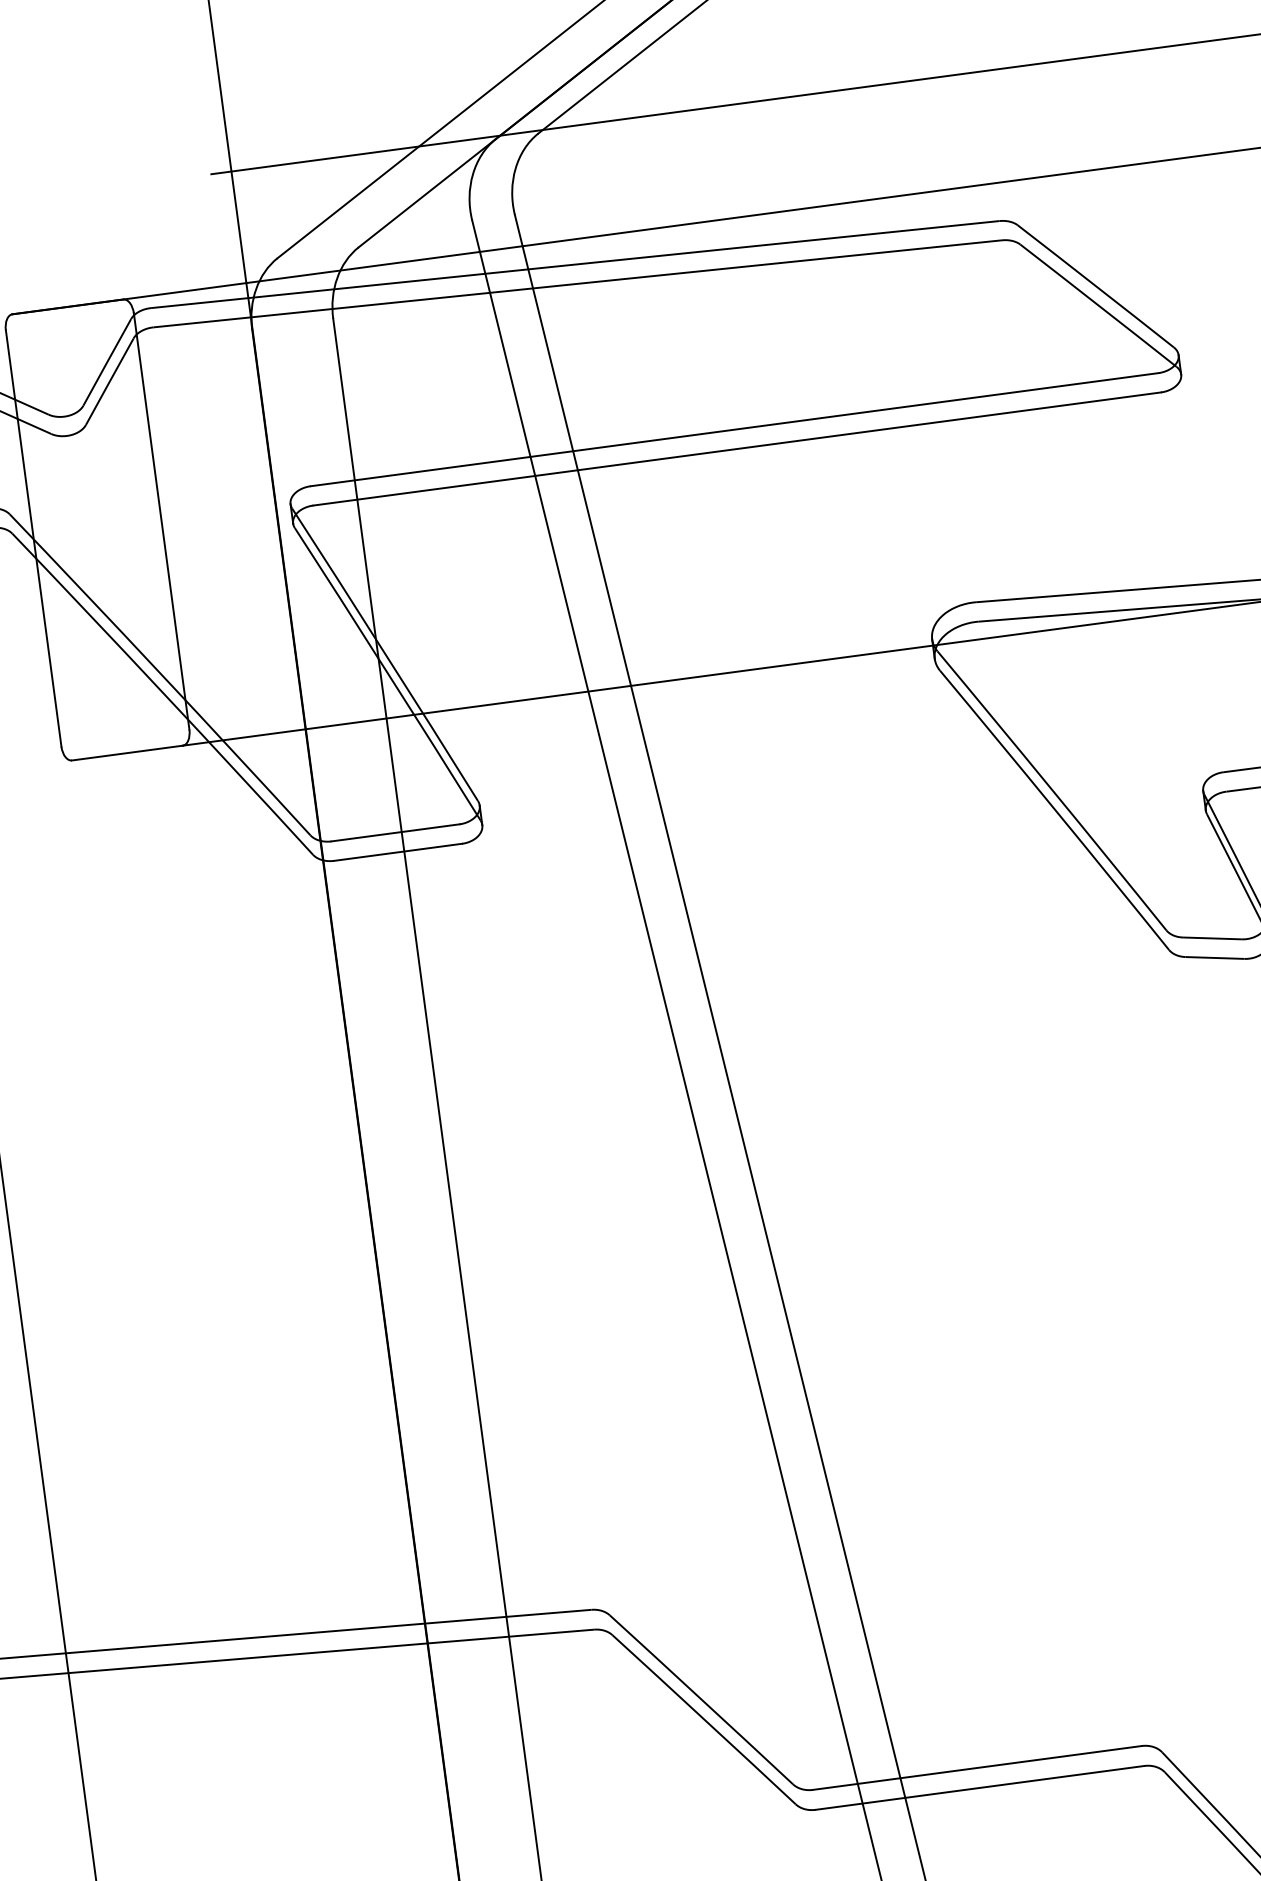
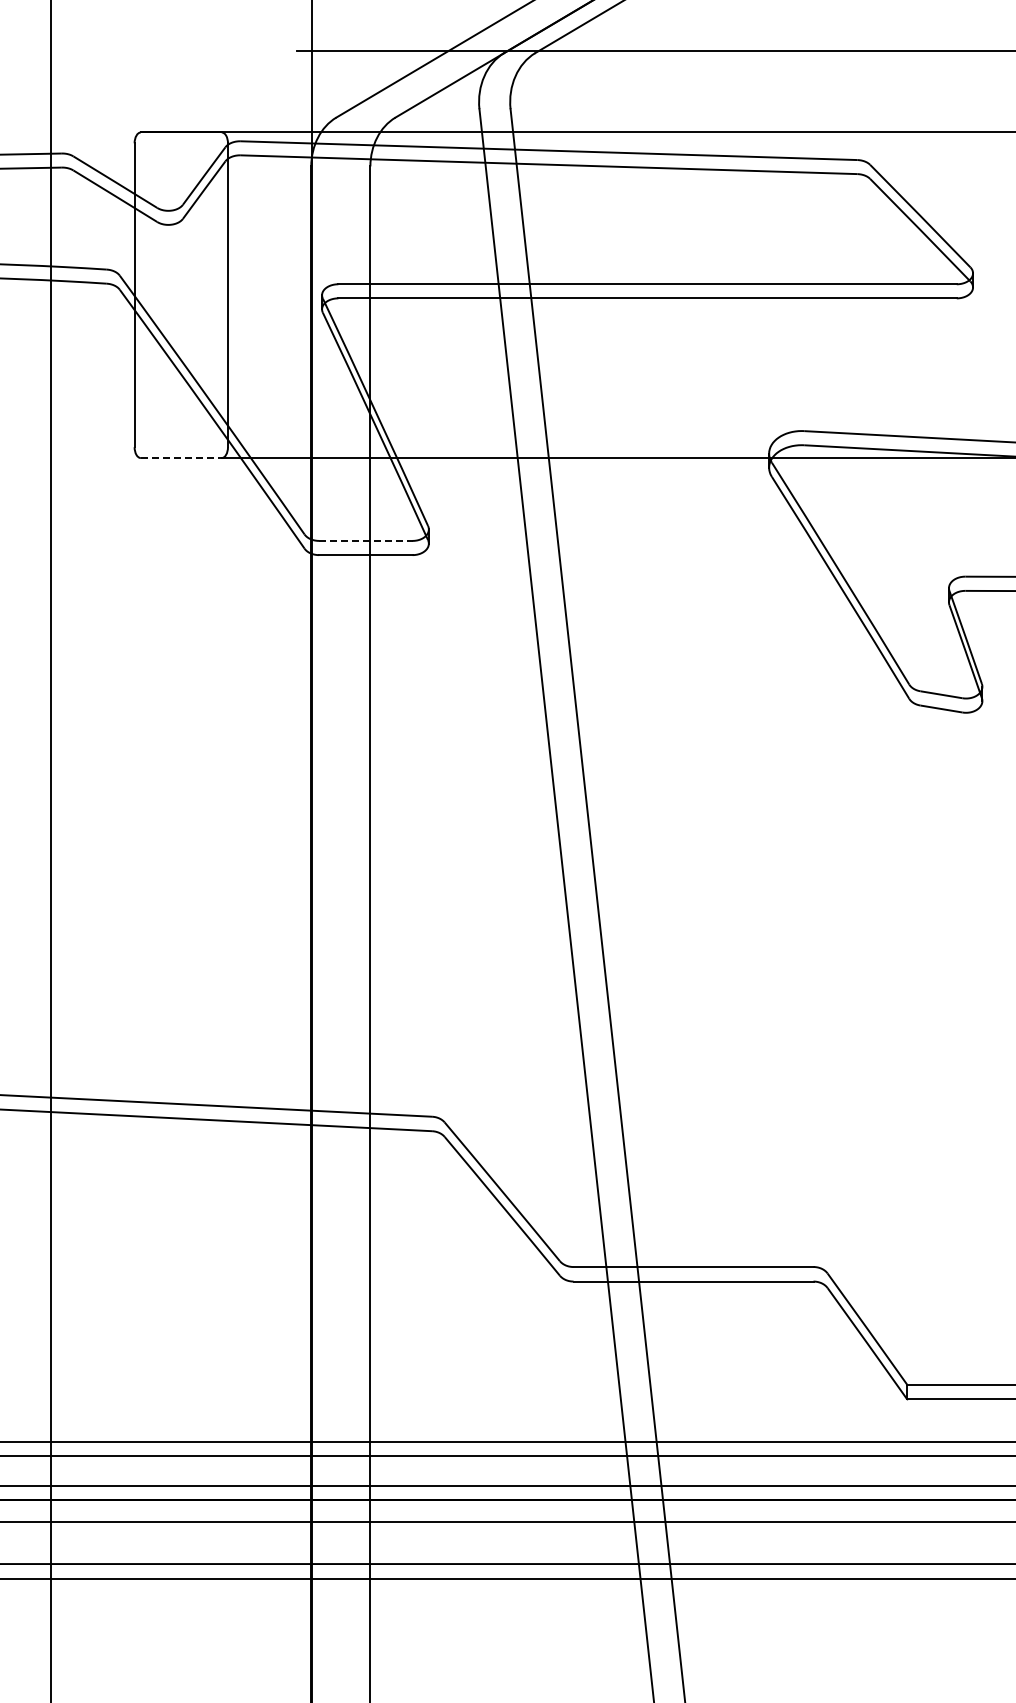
line: (127, 753) -> (181, 458), solid -> dashed
line: (394, 832) -> (365, 540), solid -> dashed

